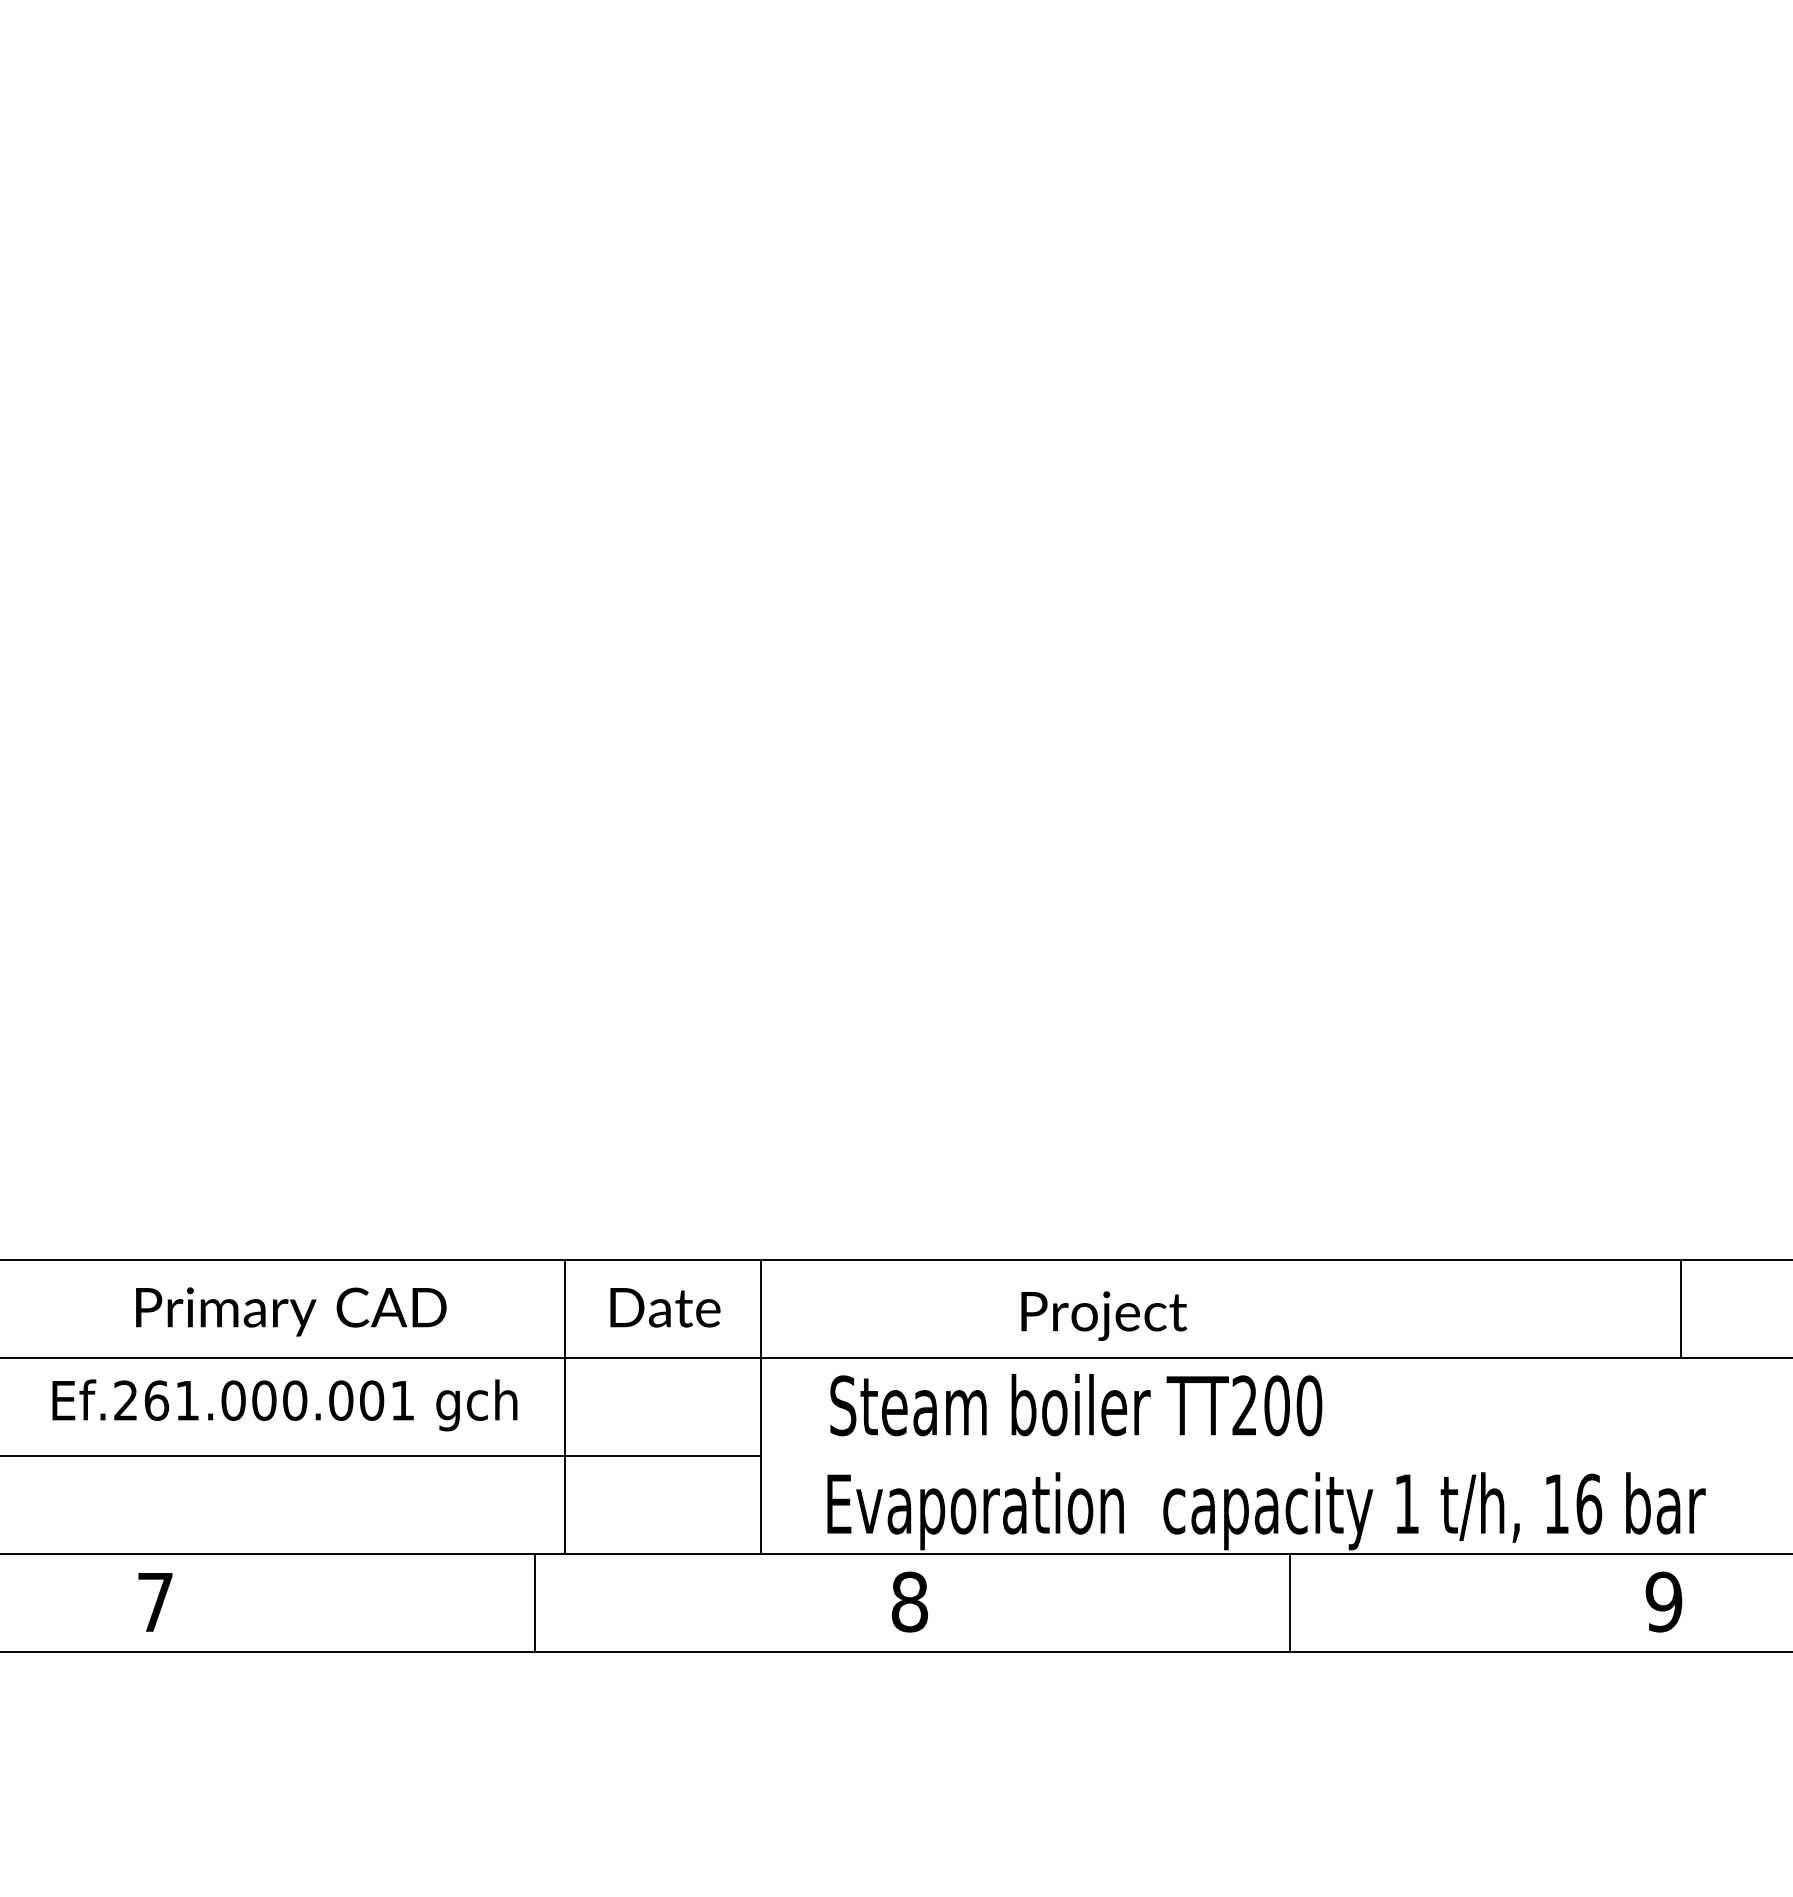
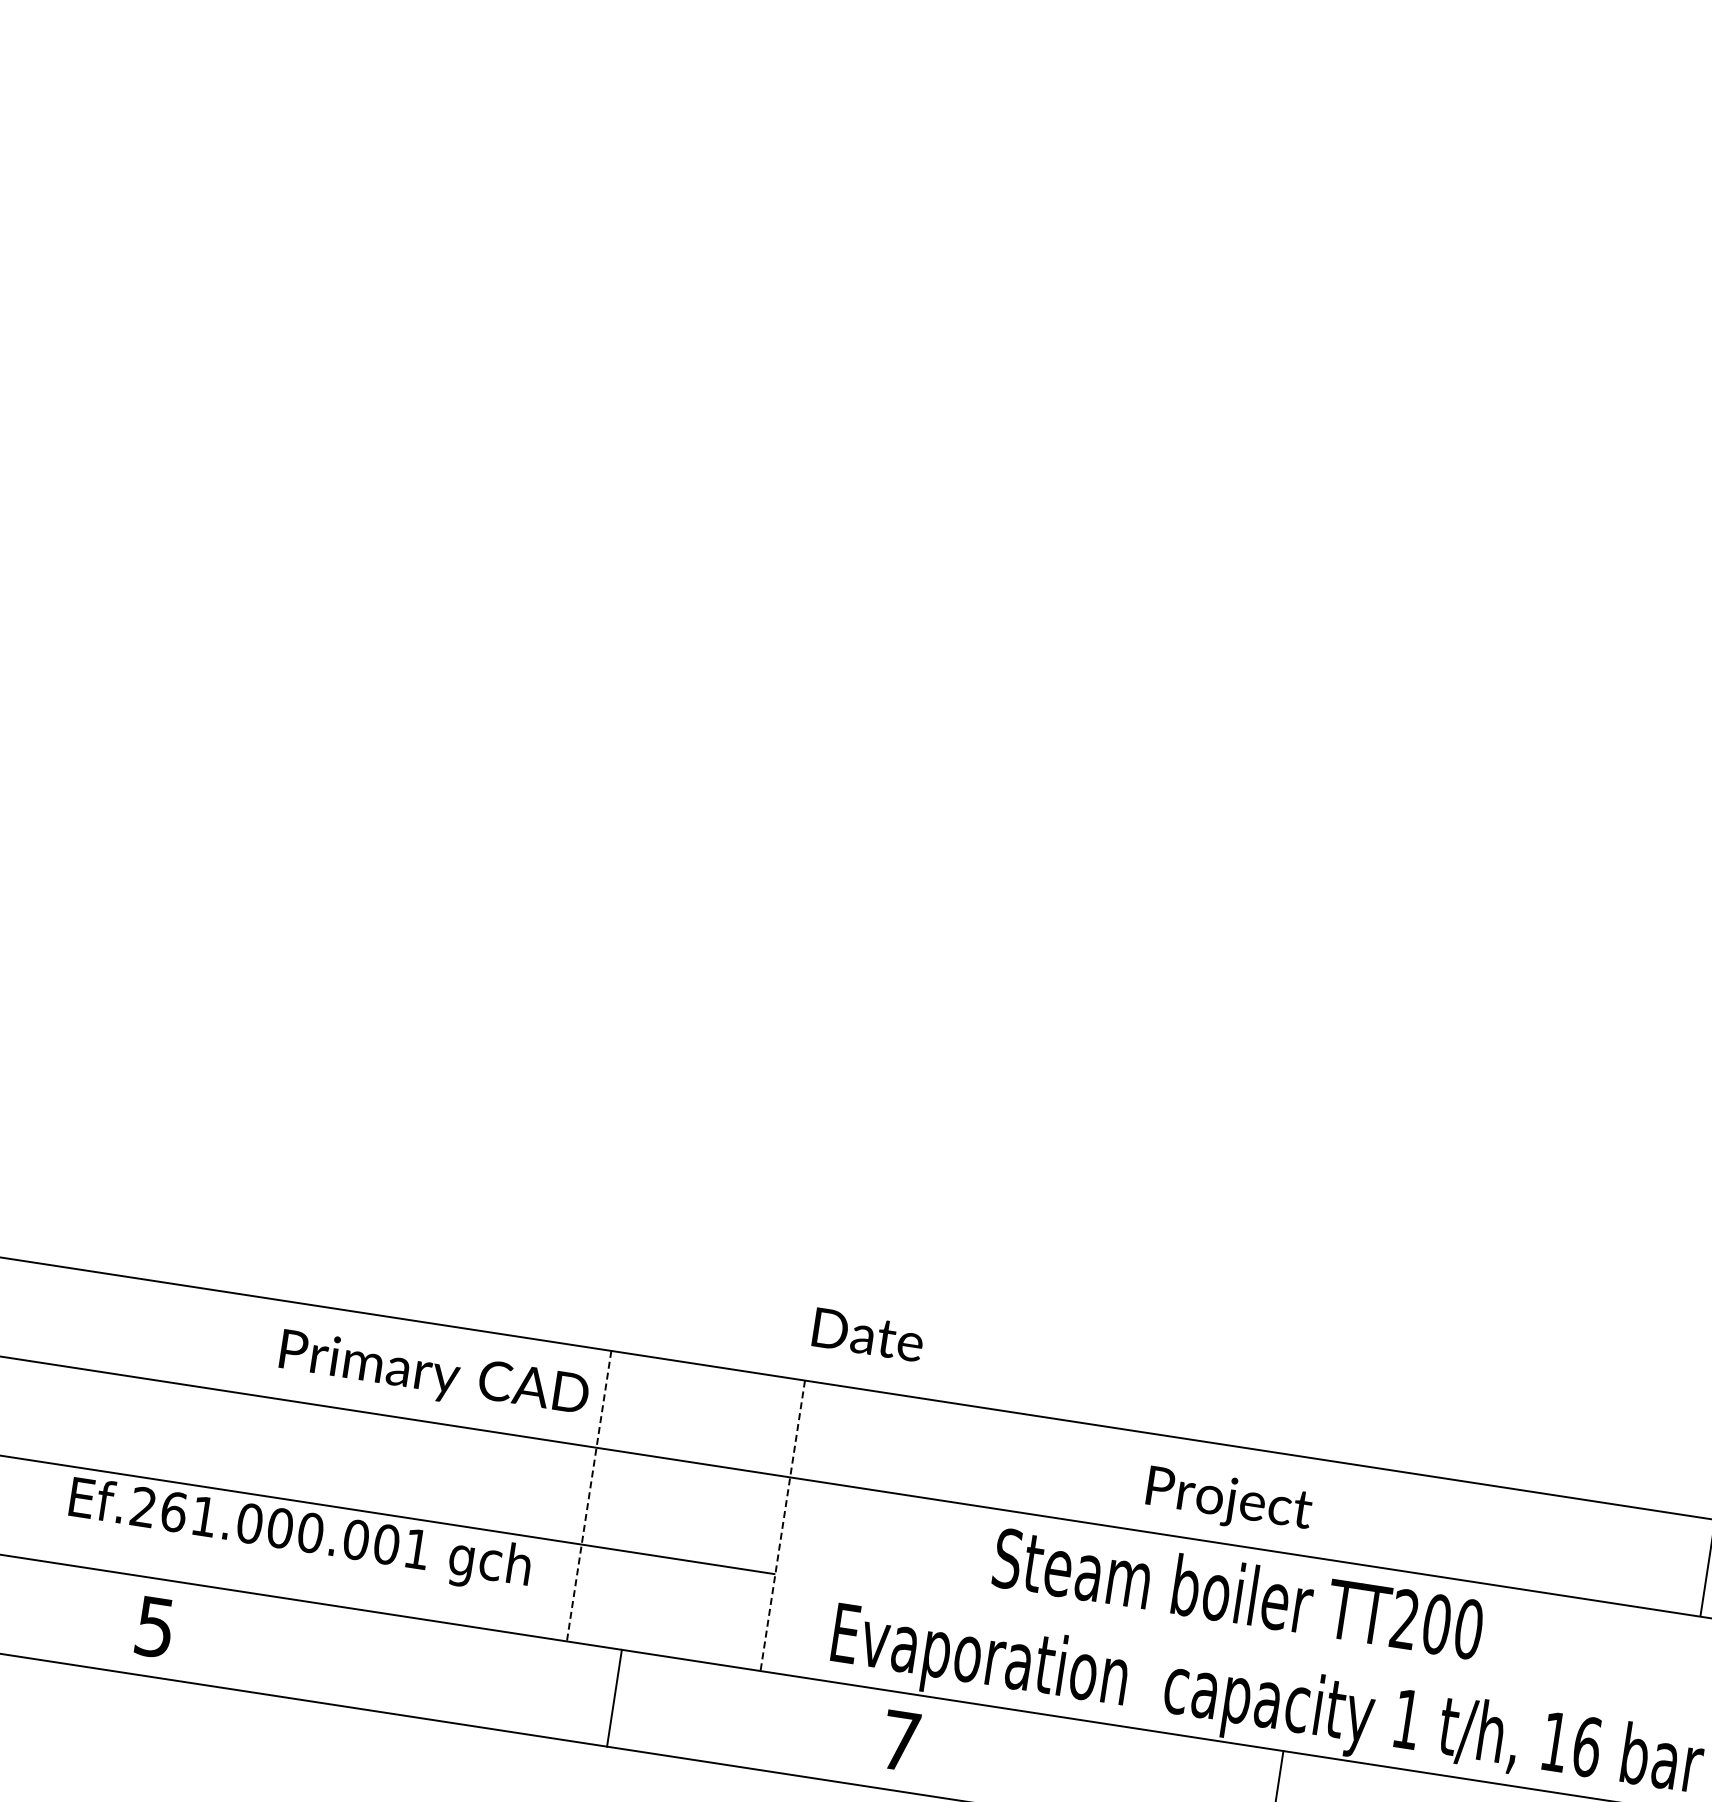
text: (665, 1307) -> (868, 1334), moved
text: (291, 1311) -> (434, 1375), moved
text: (1103, 1315) -> (1228, 1501), moved
text: (284, 1405) -> (299, 1536), moved
text: (1076, 1405) -> (1238, 1593), moved
line: (564, 1407) -> (588, 1496), solid -> dashed
line: (760, 1407) -> (782, 1526), solid -> dashed
text: (909, 1601) -> (900, 1740), 8 -> 7
text: (155, 1602) -> (155, 1627), 7 -> 5
line: (535, 1603) -> (614, 1698), moved

